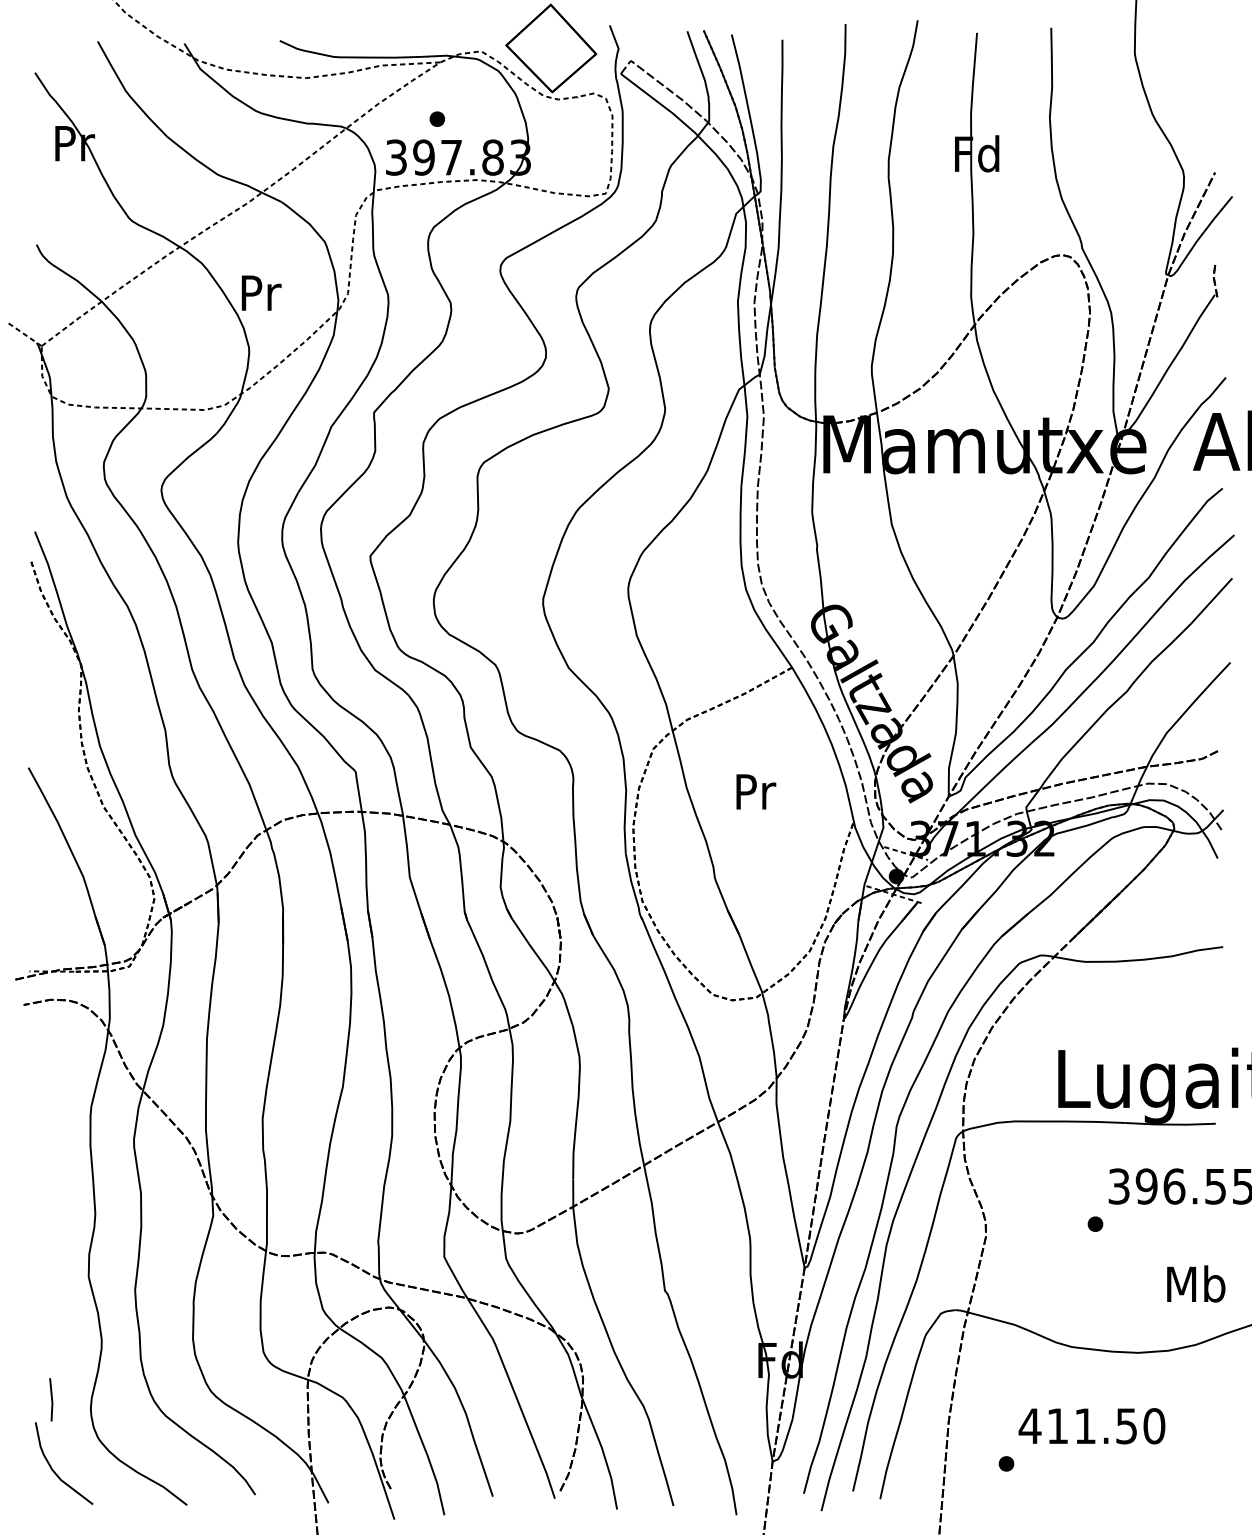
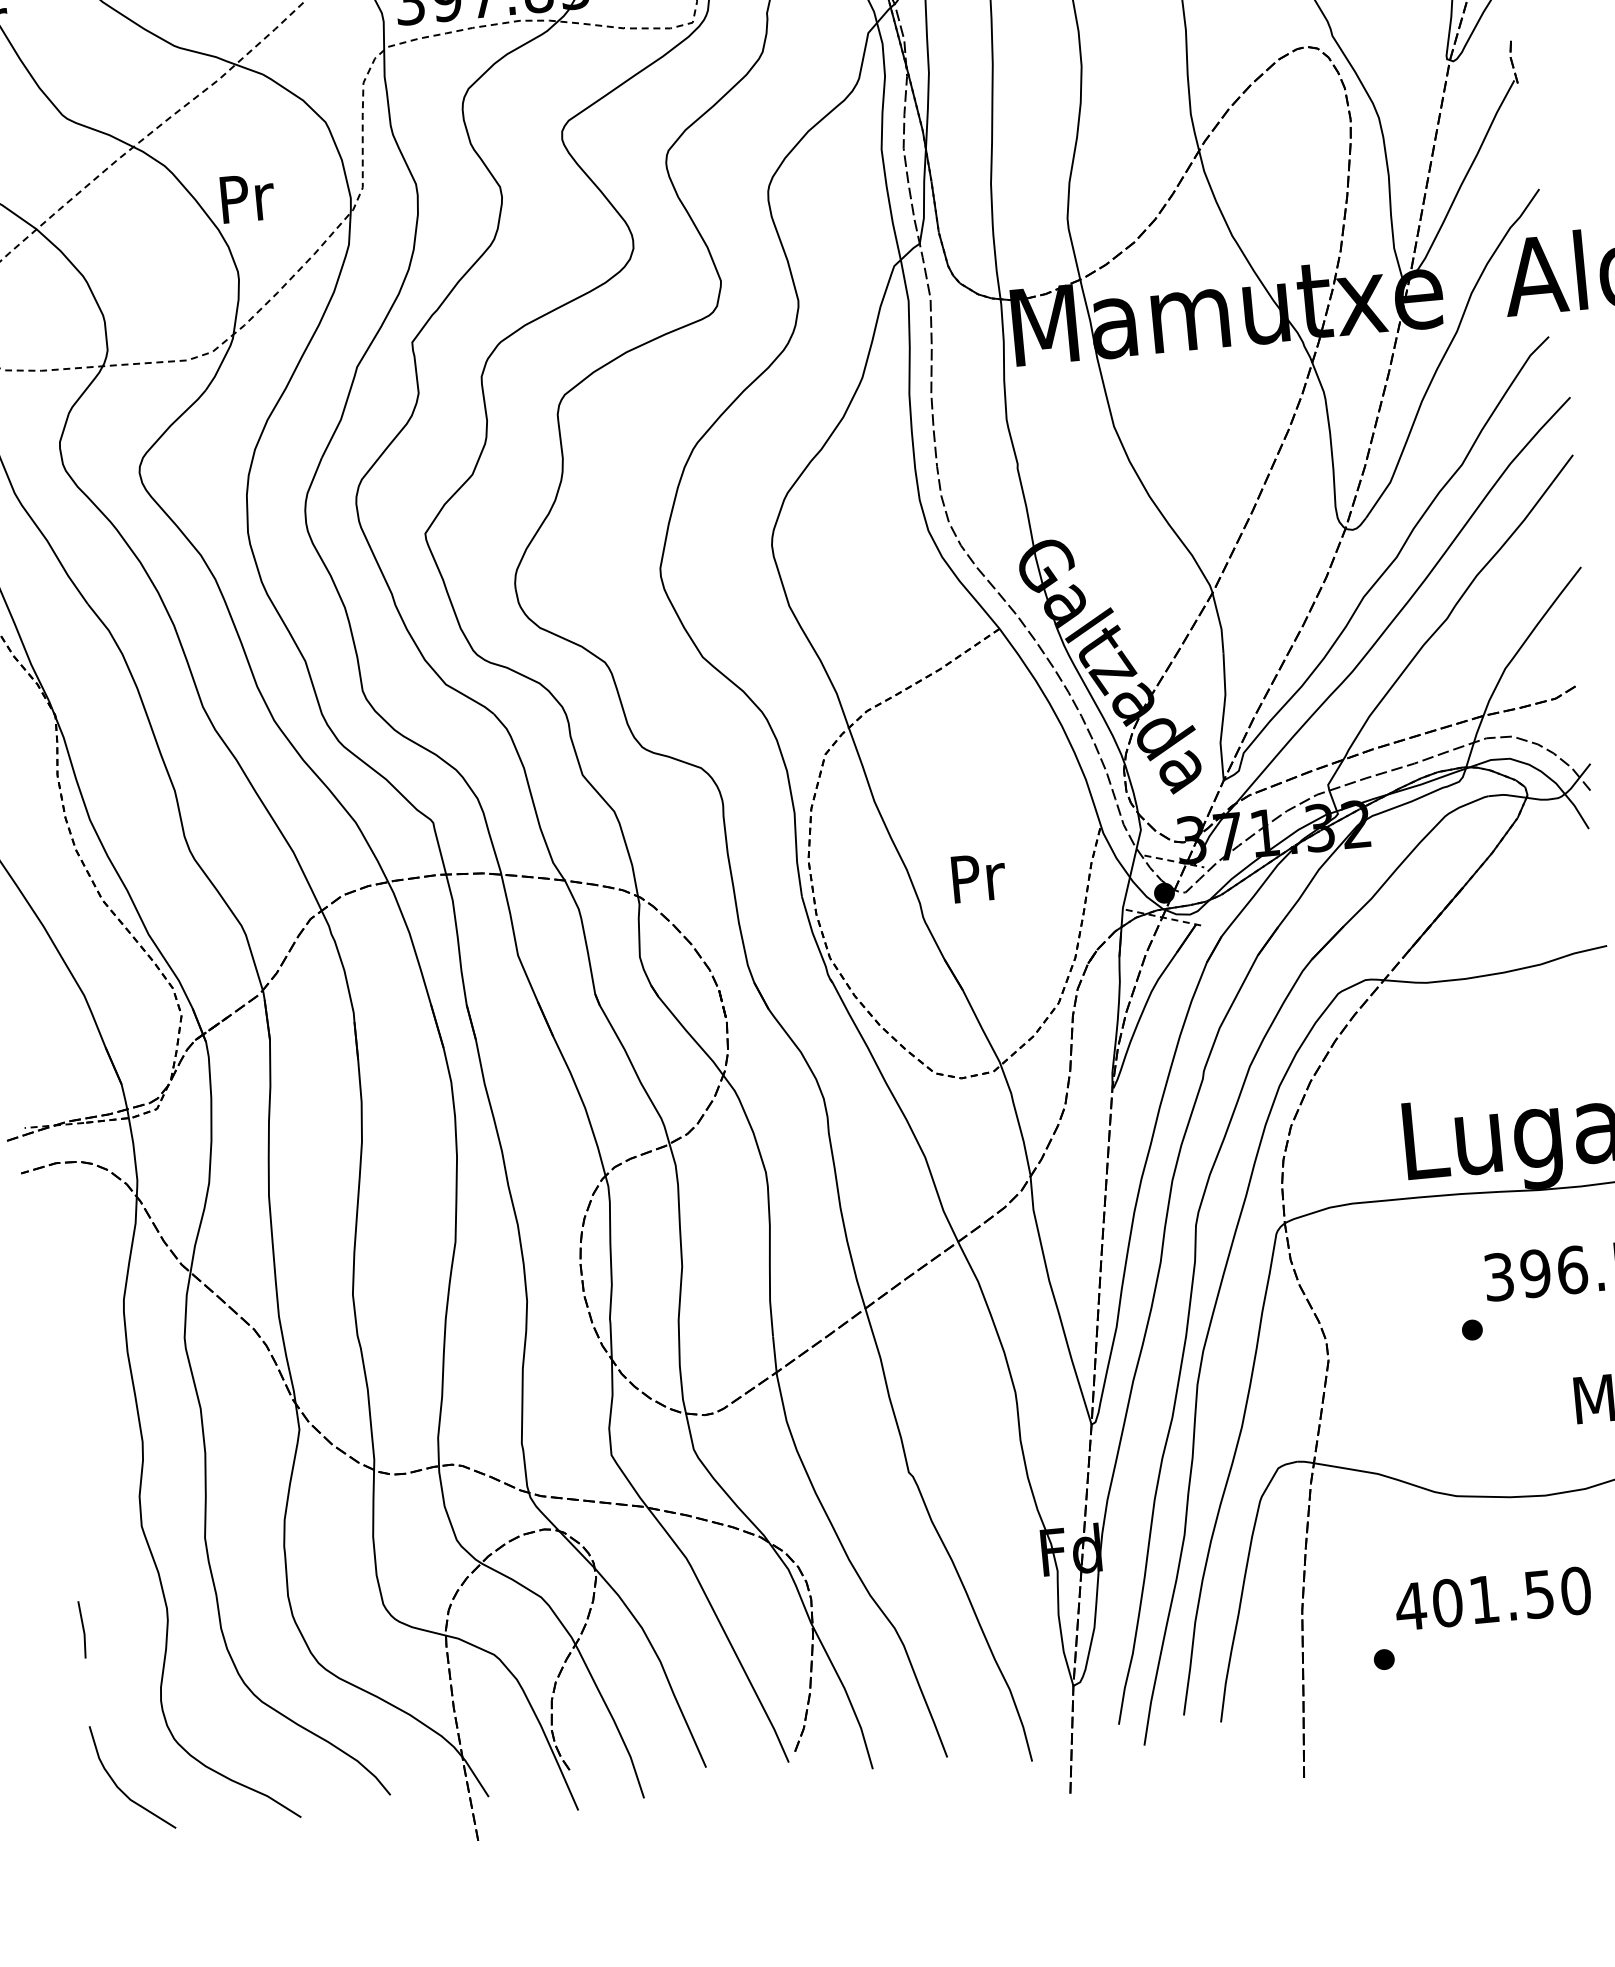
text: (756, 791) -> (979, 877), moved
line: (51, 1399) -> (82, 1629), moved
text: (1057, 1426) -> (1447, 1603), 411.50 -> 401.50

